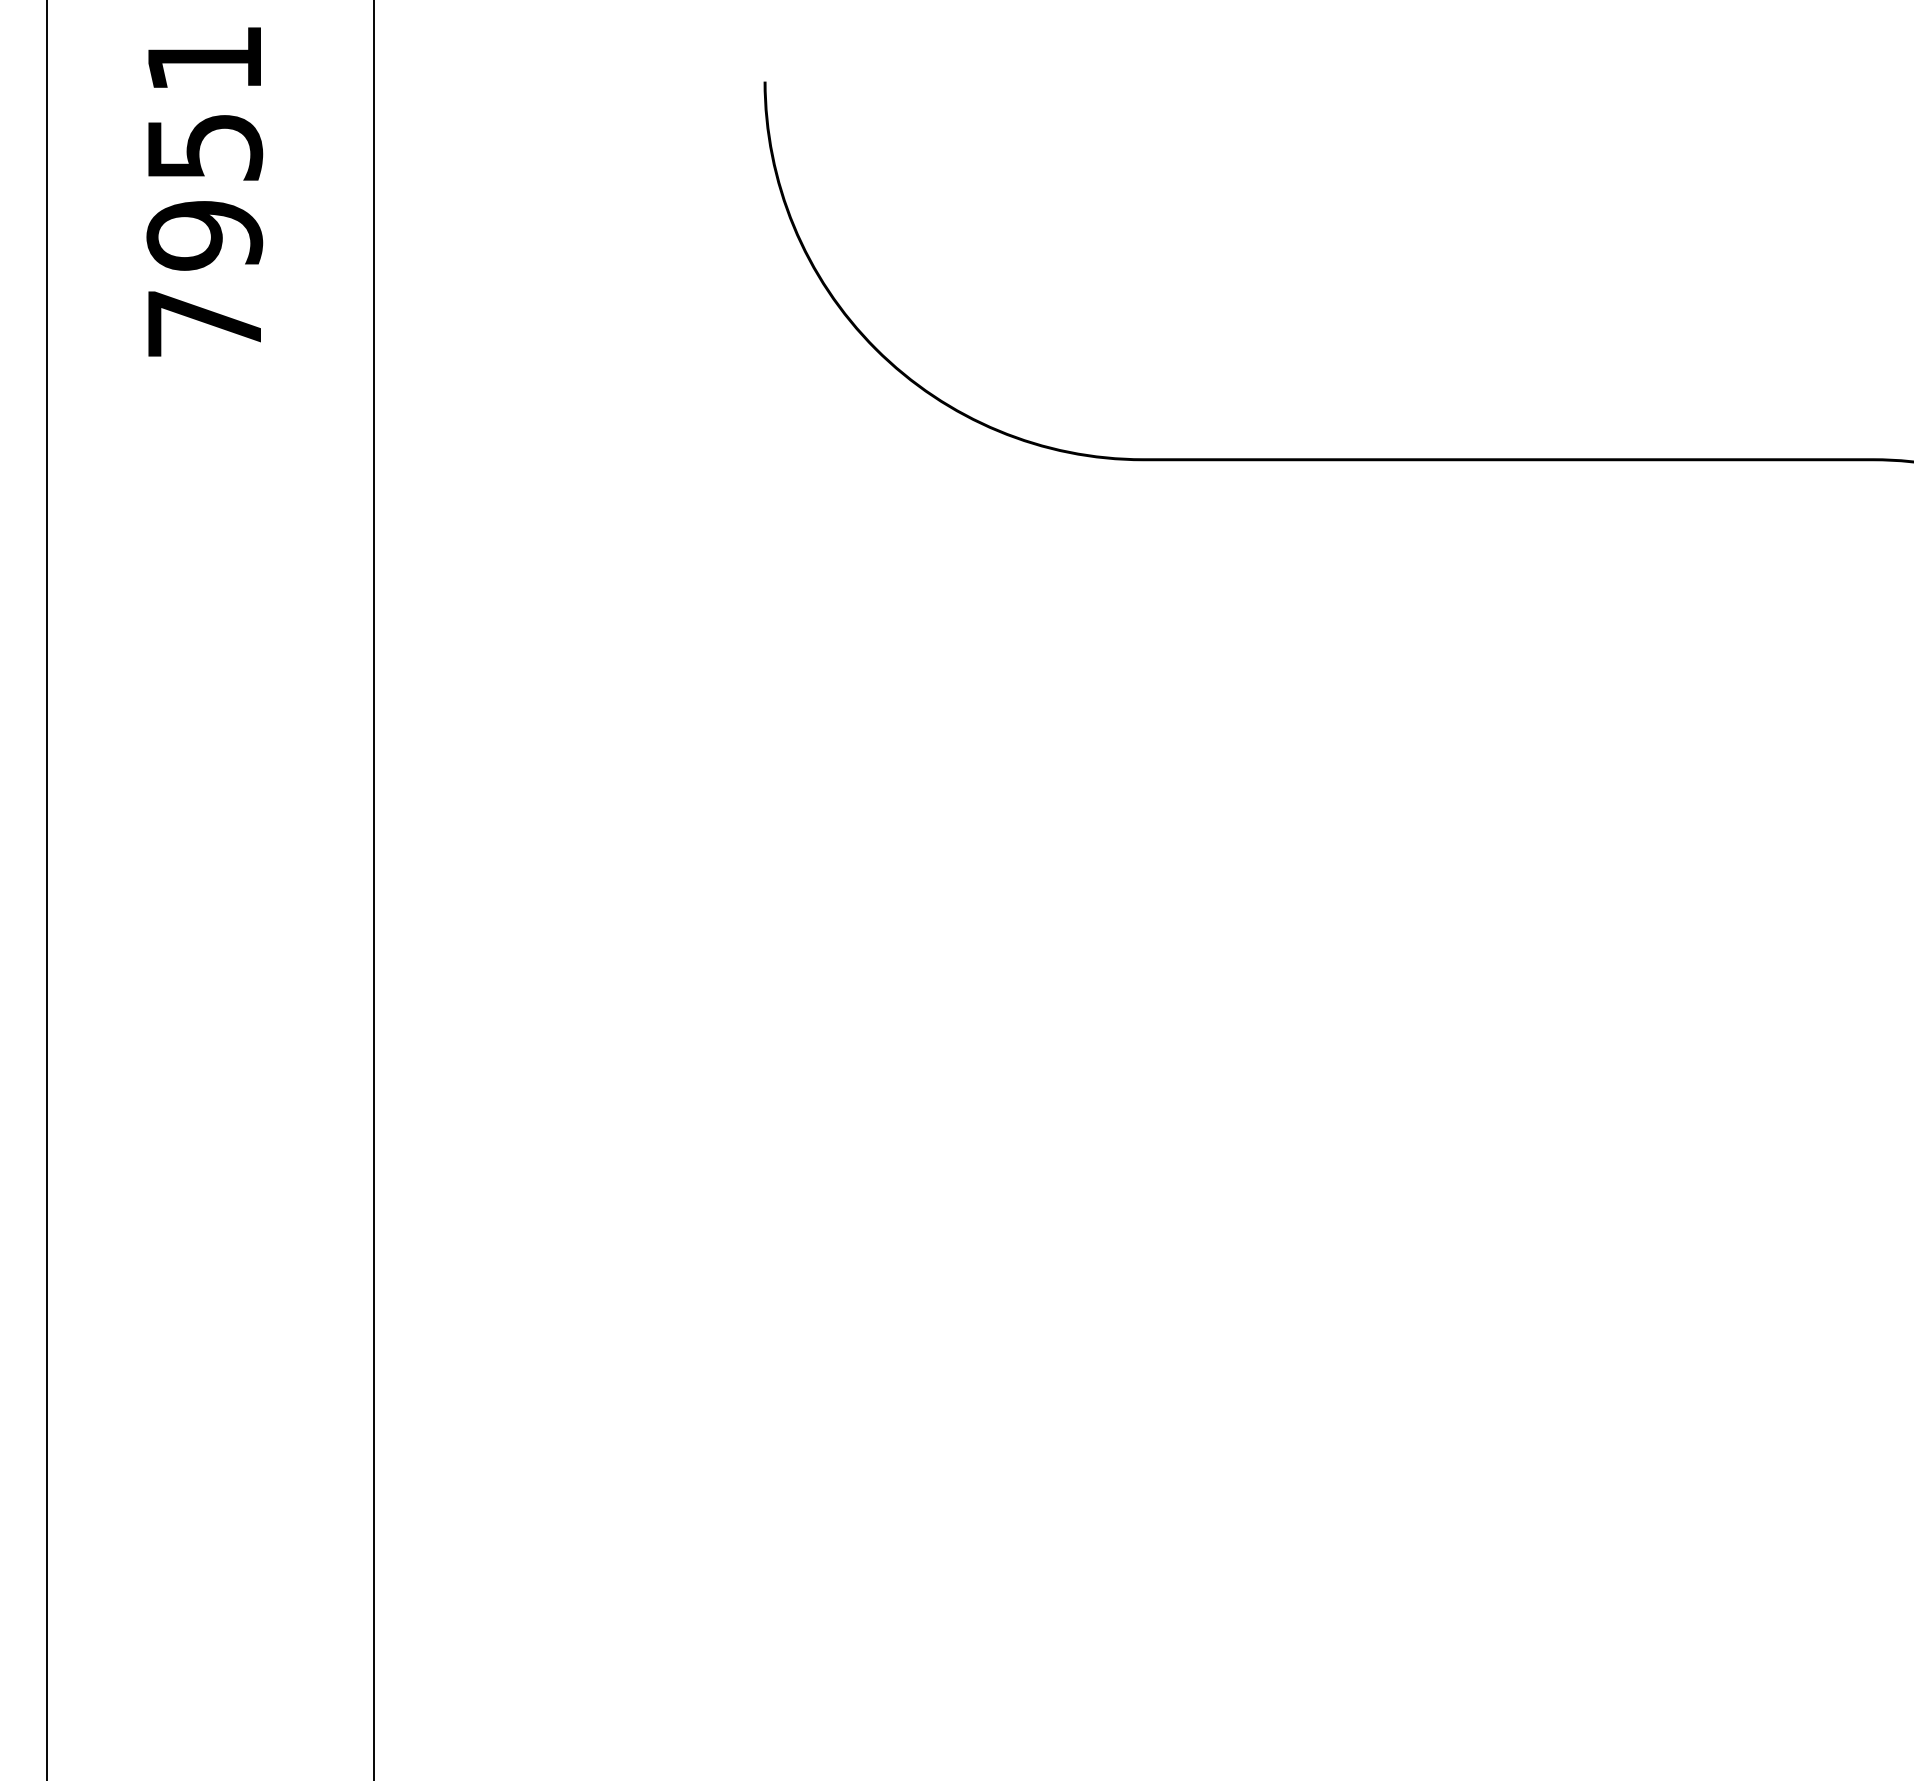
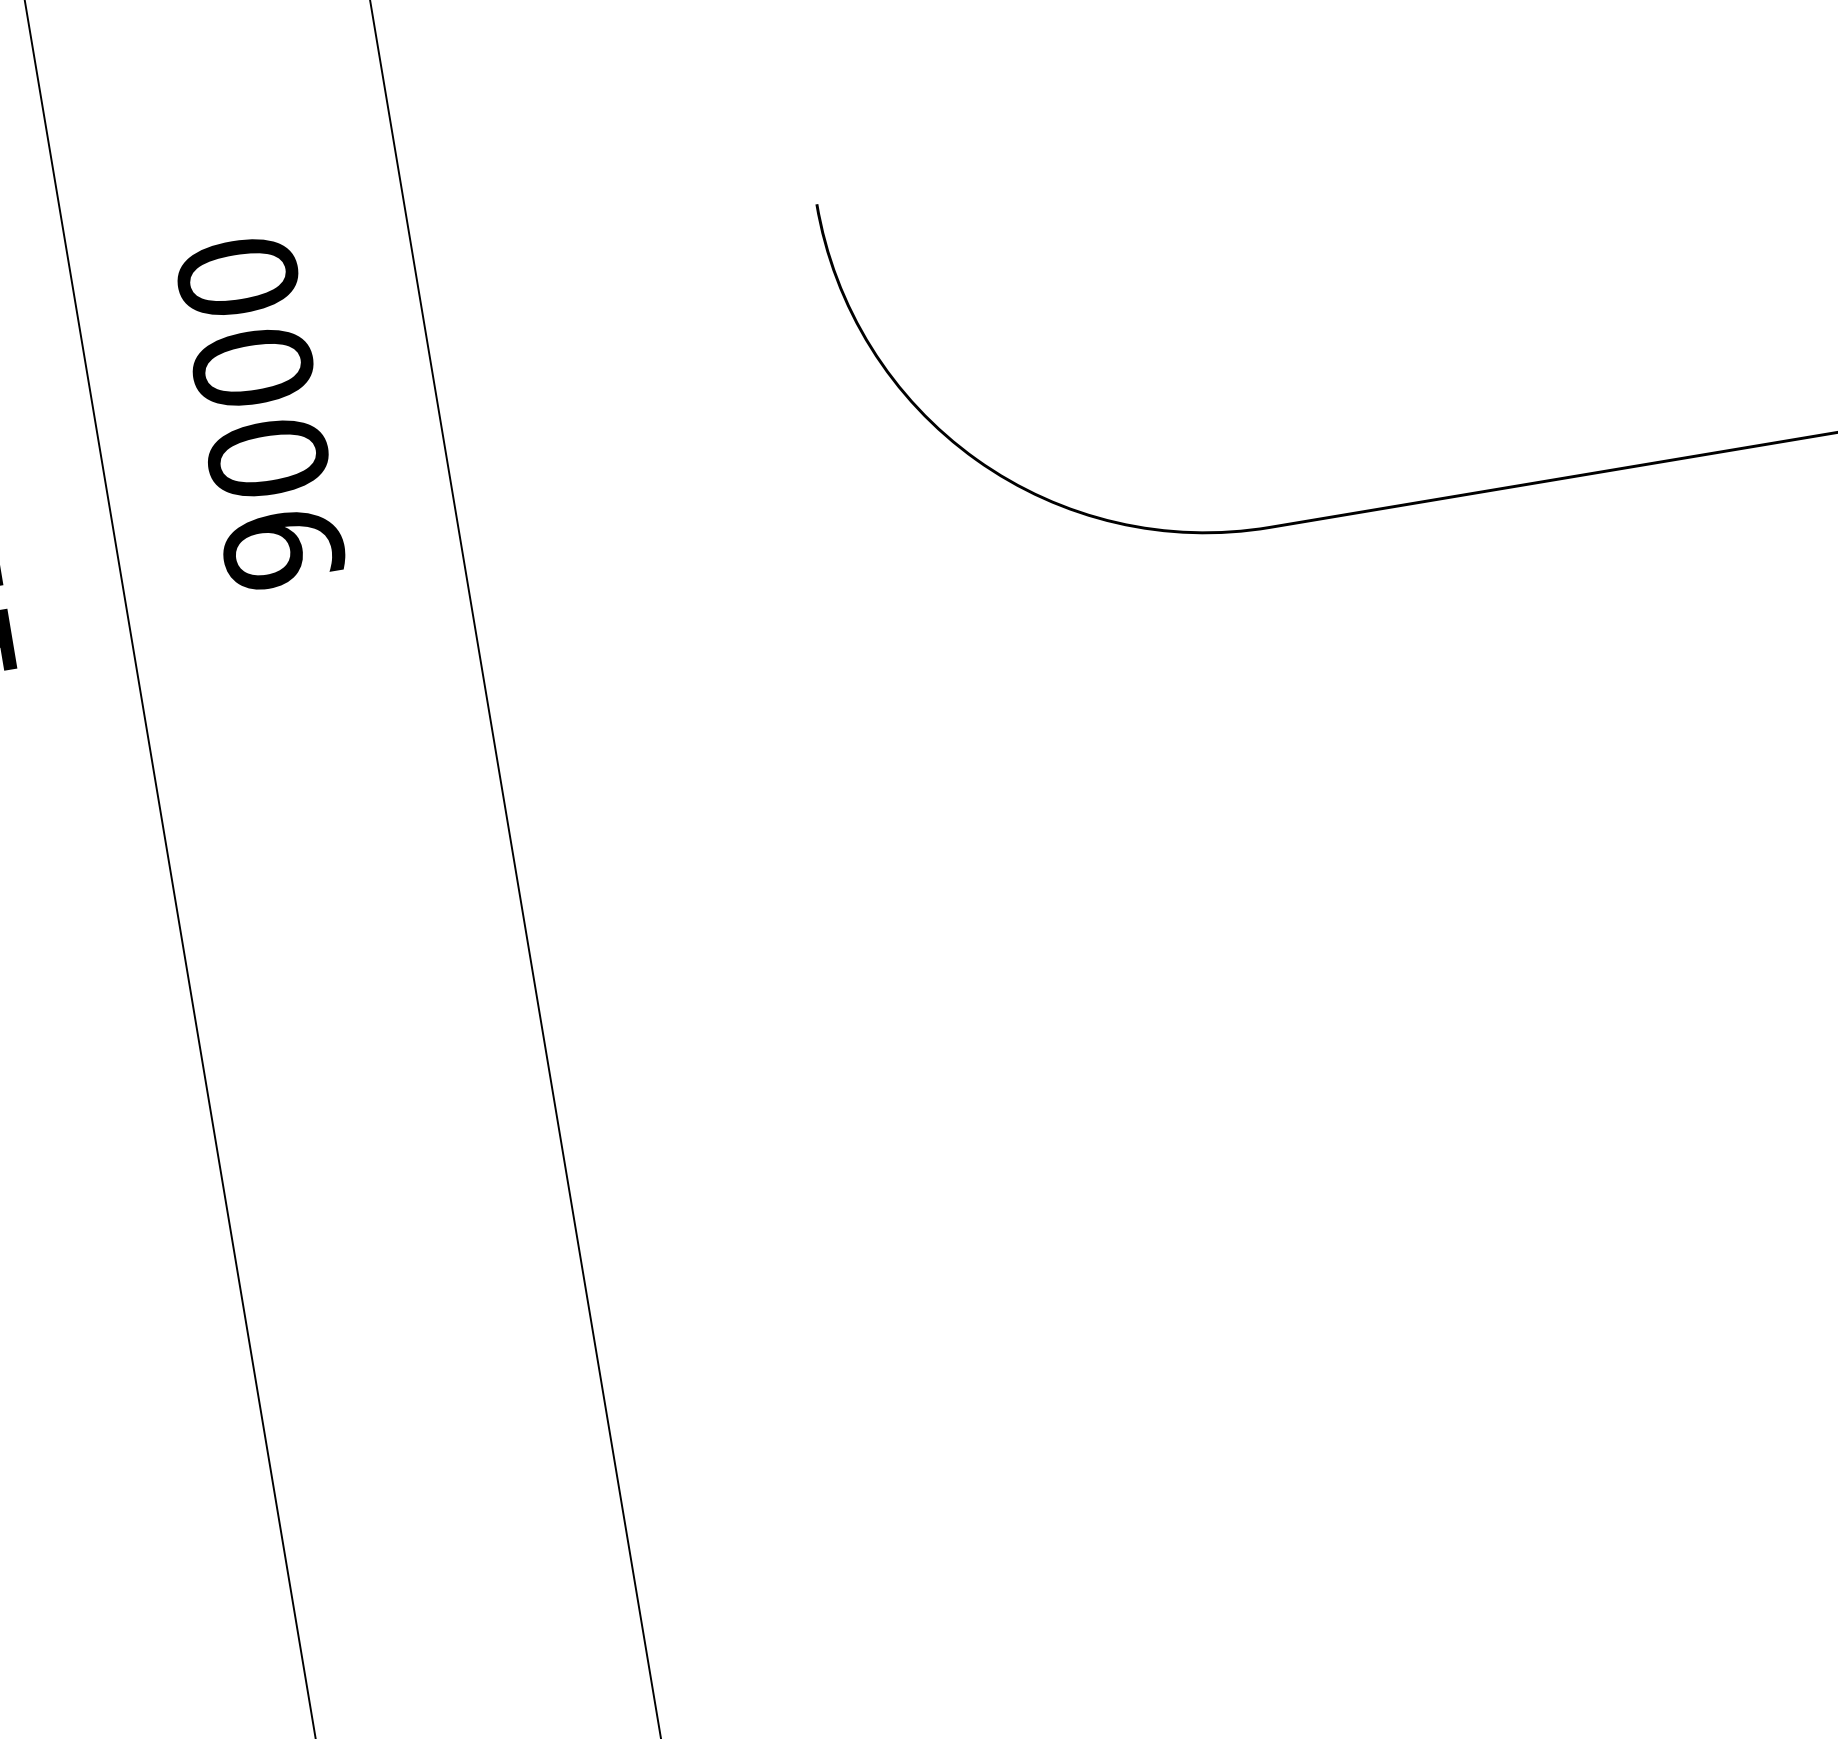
text: (204, 191) -> (260, 413), 7951 -> 9000

